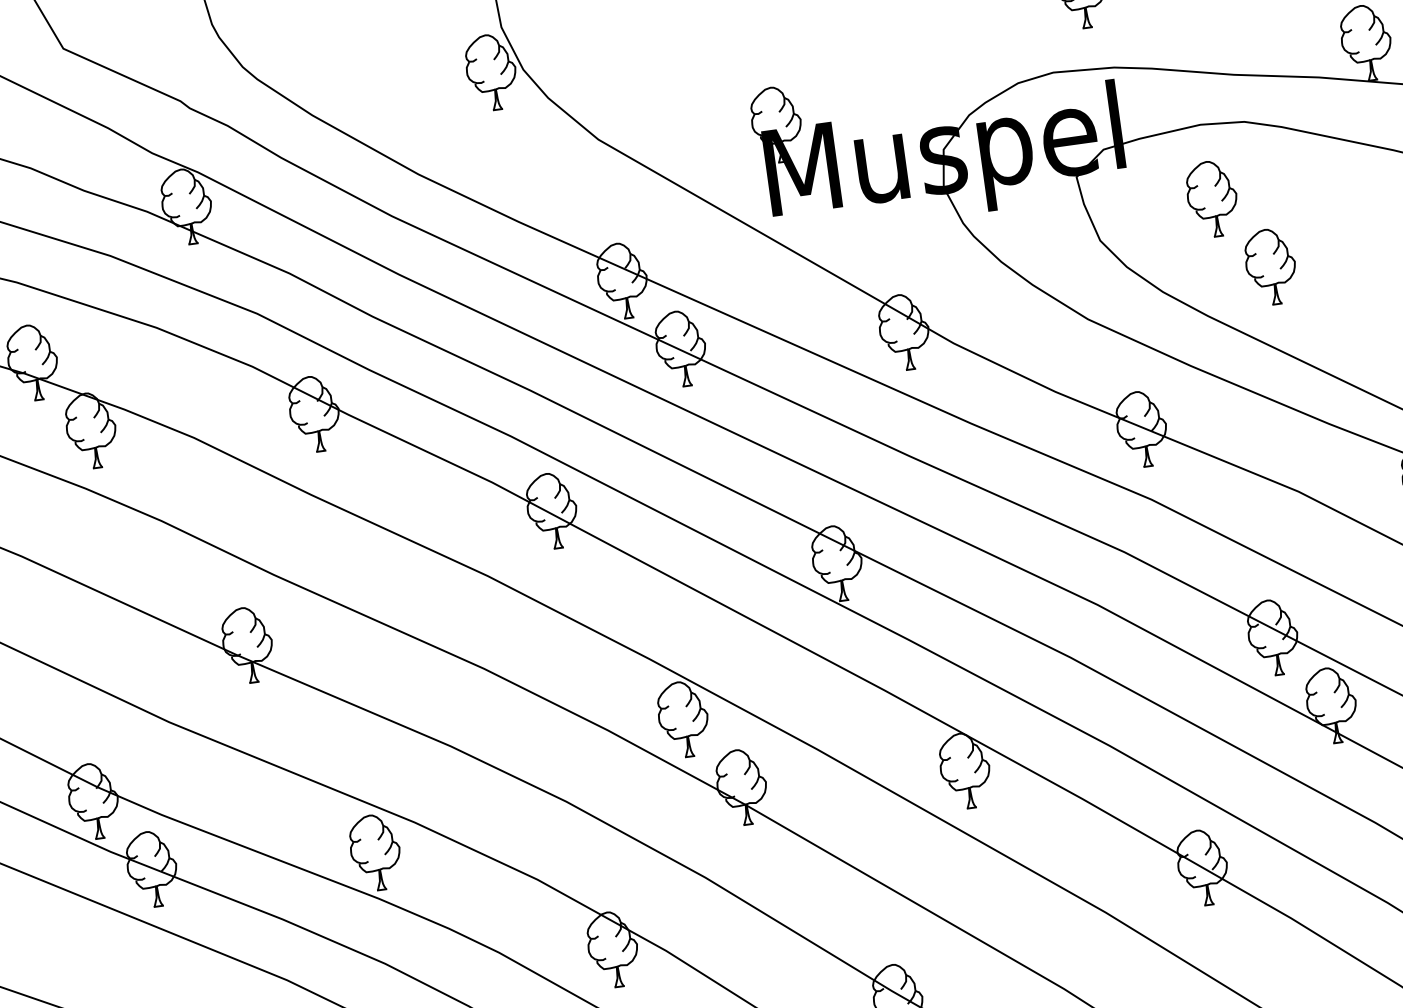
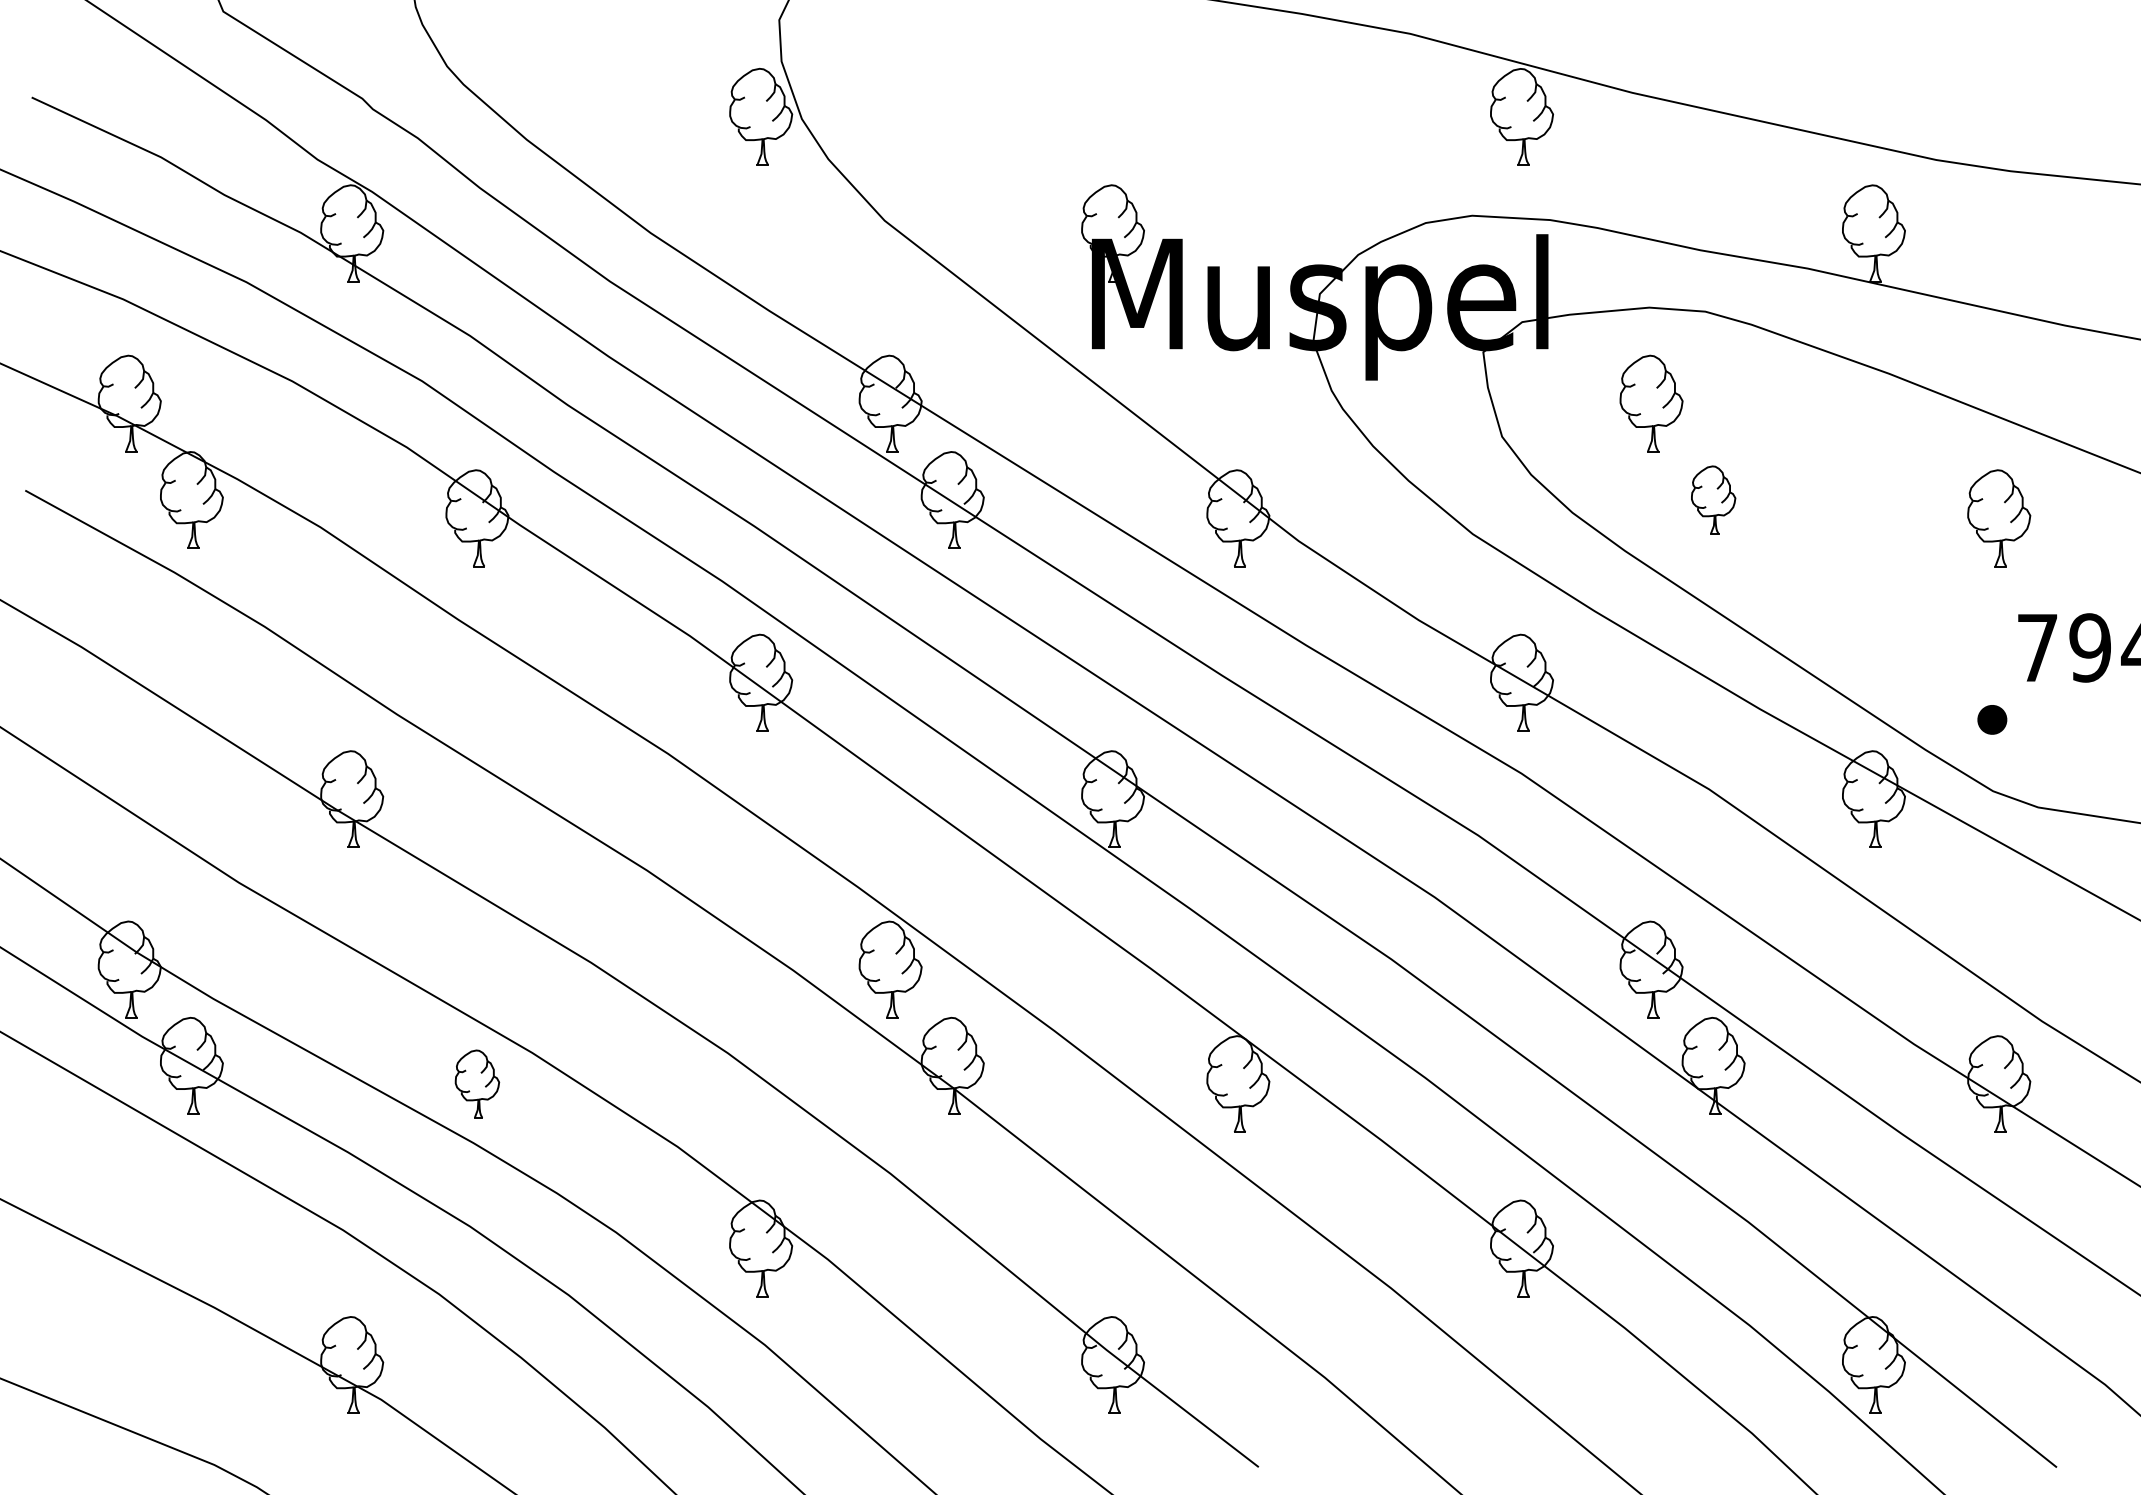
part: (1270, 266) -> (1713, 499), size x0.7
part: (375, 852) -> (477, 1083), size x0.7

